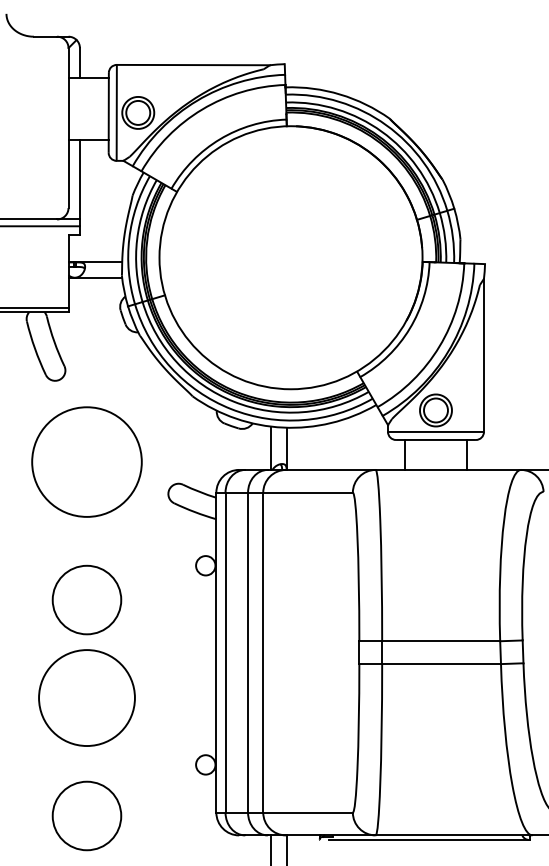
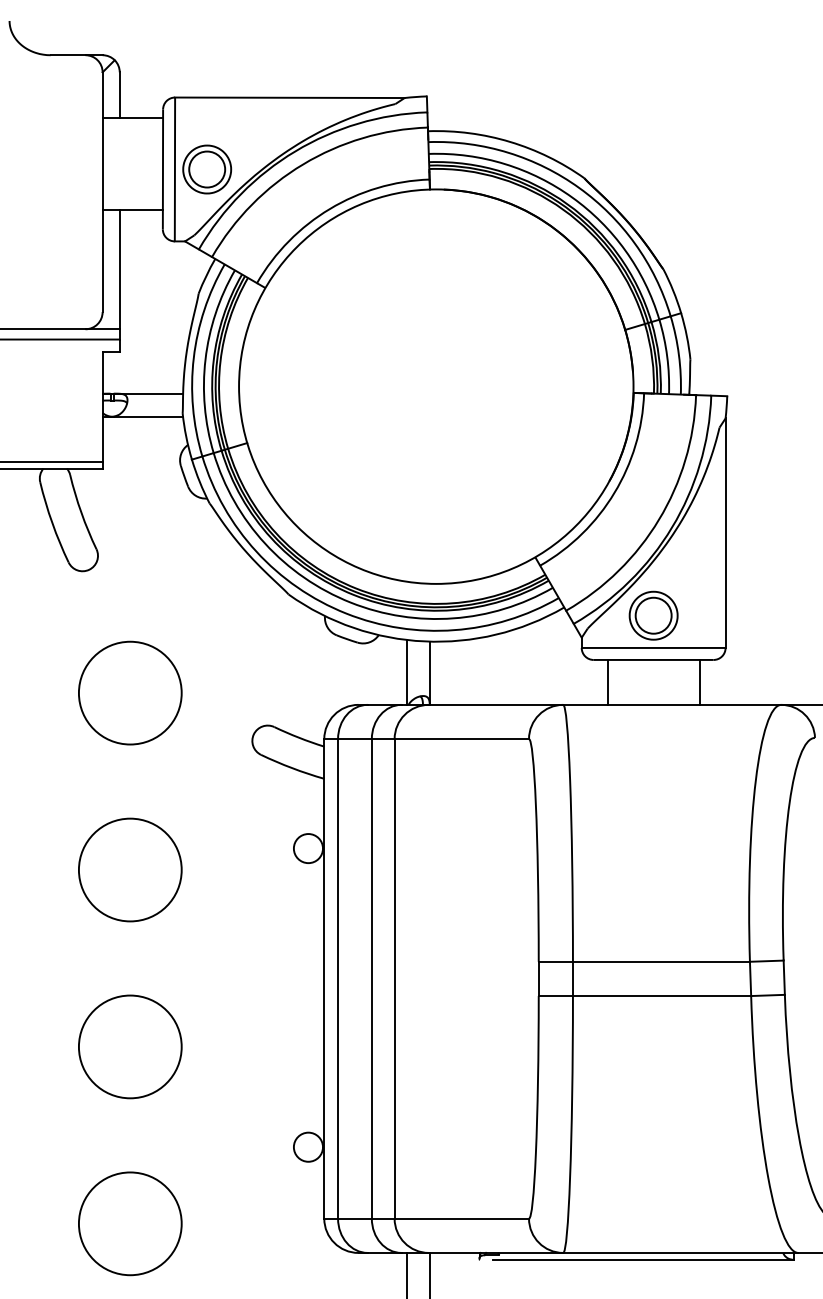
circle: (86, 461) -> (129, 692), size x0.62
circle: (86, 599) -> (129, 869), moved
circle: (86, 697) -> (129, 1046), size x0.71

